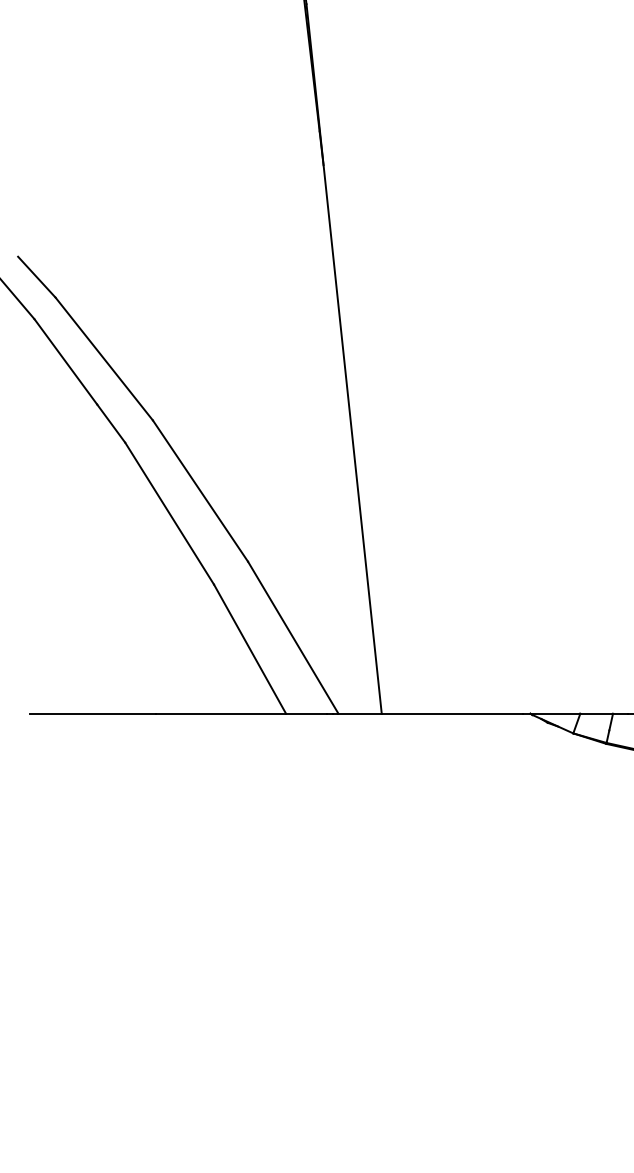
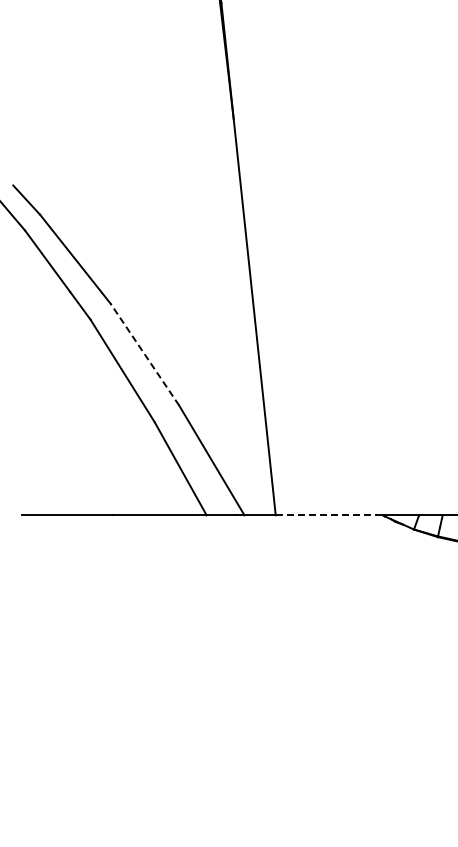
line: (199, 490) -> (144, 354), solid -> dashed
line: (452, 713) -> (326, 515), solid -> dashed

